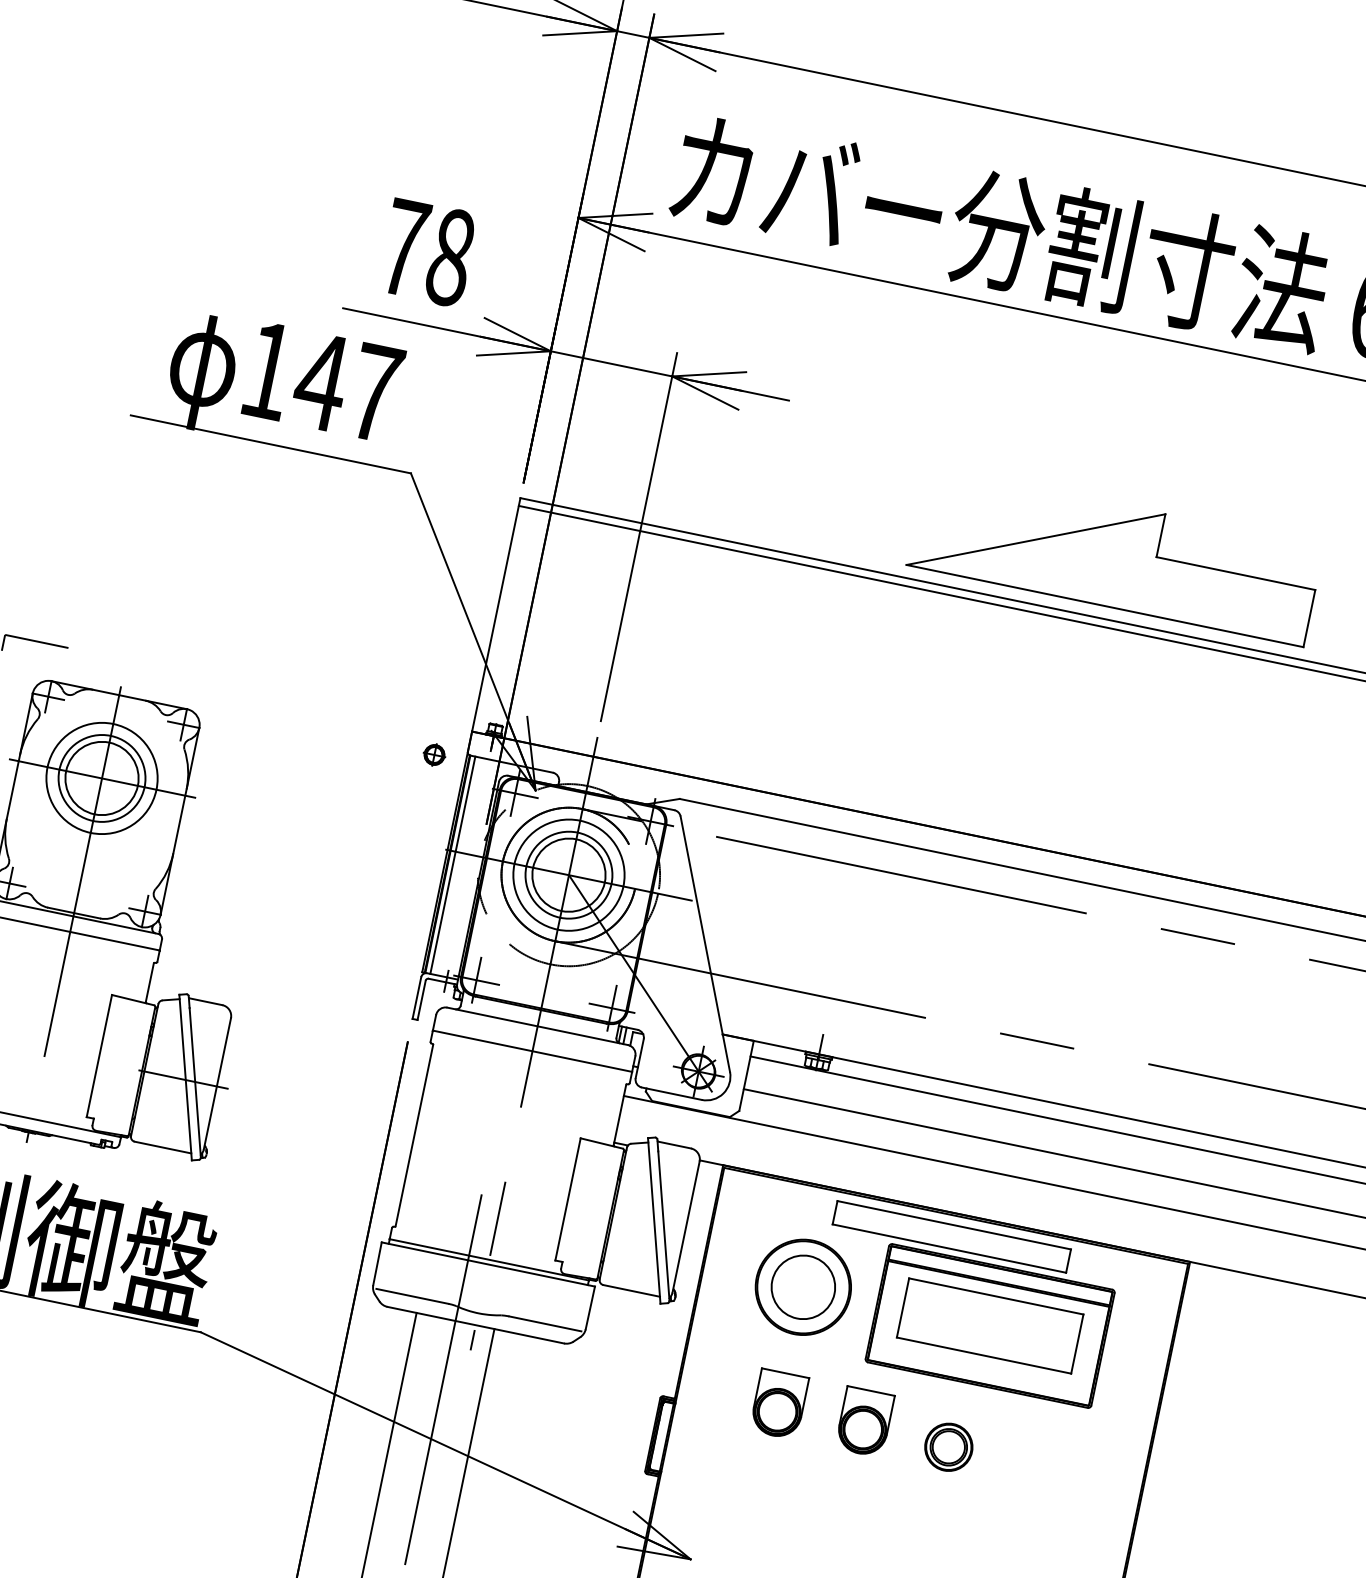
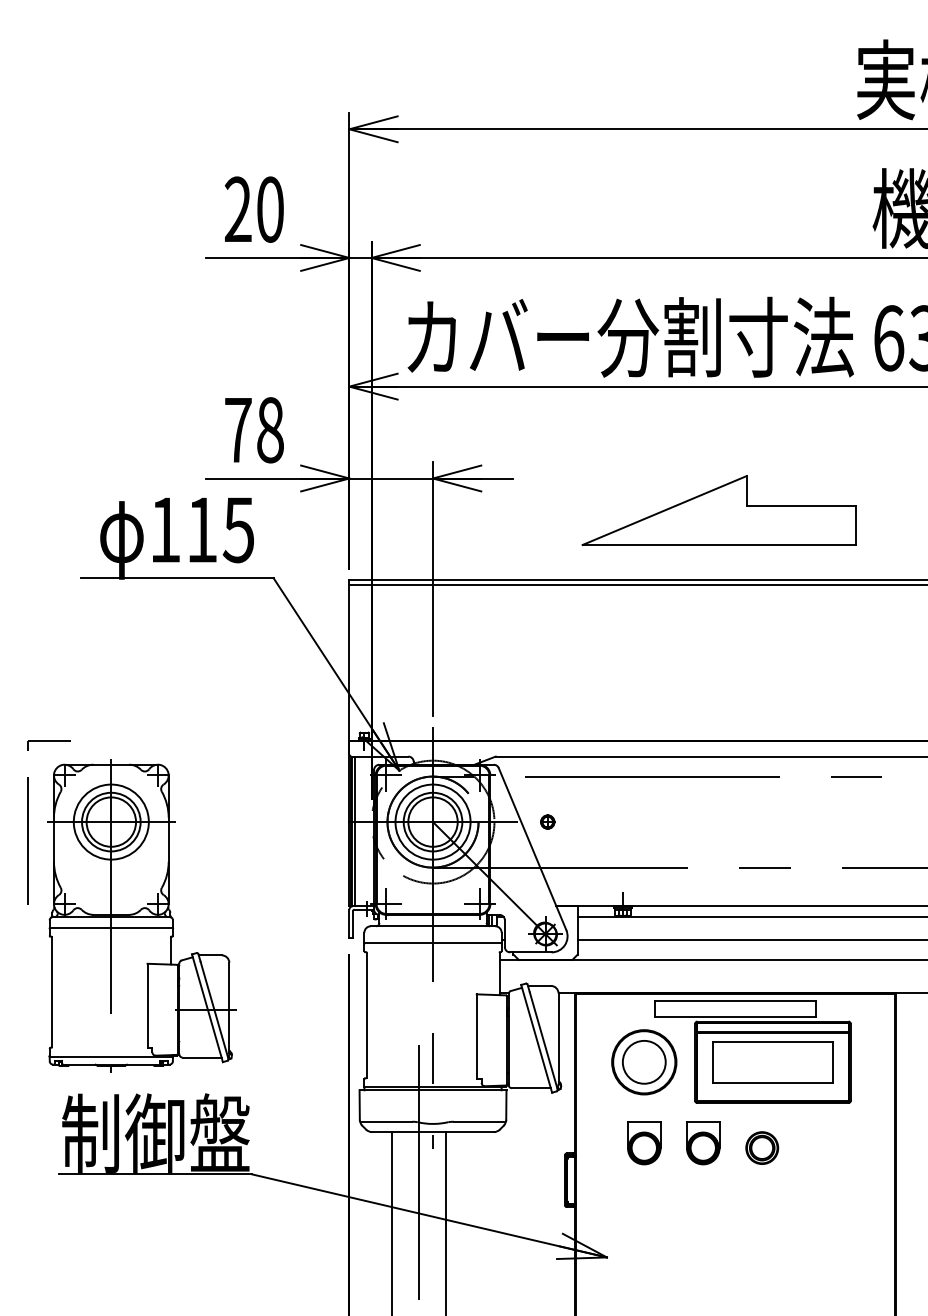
text: (346, 387) -> (219, 530), 147 -> 115
part: (1114, 555) -> (718, 510), moved
part: (434, 754) -> (547, 821), moved

